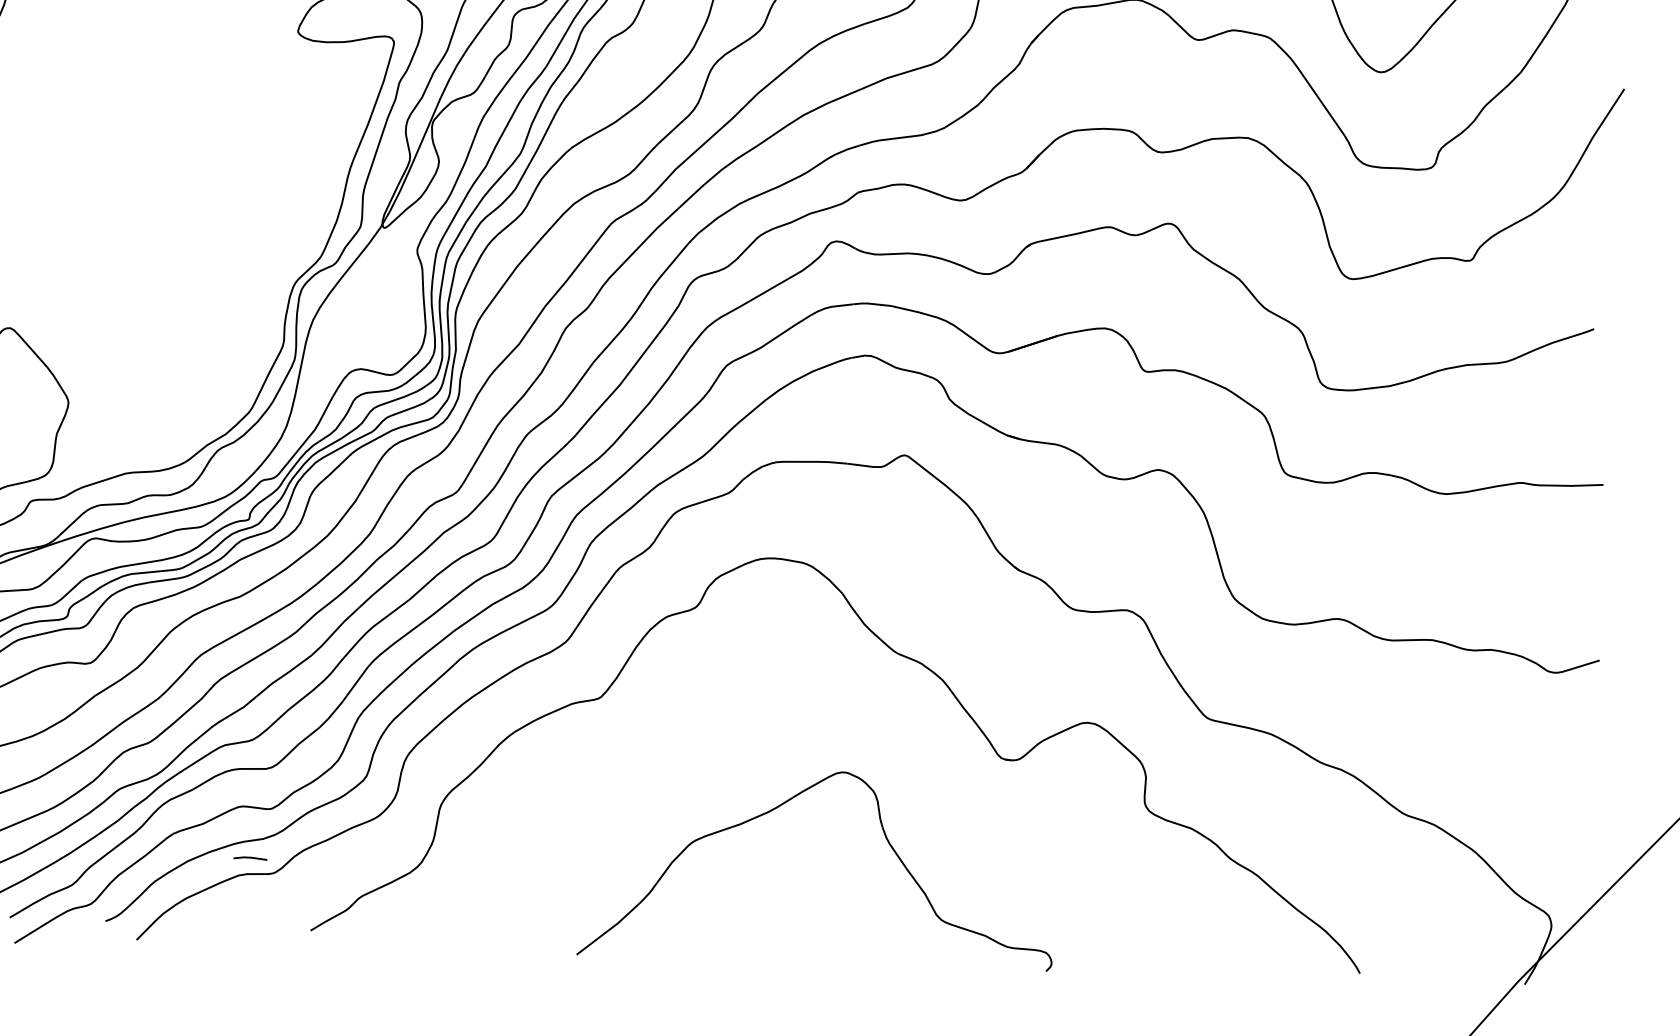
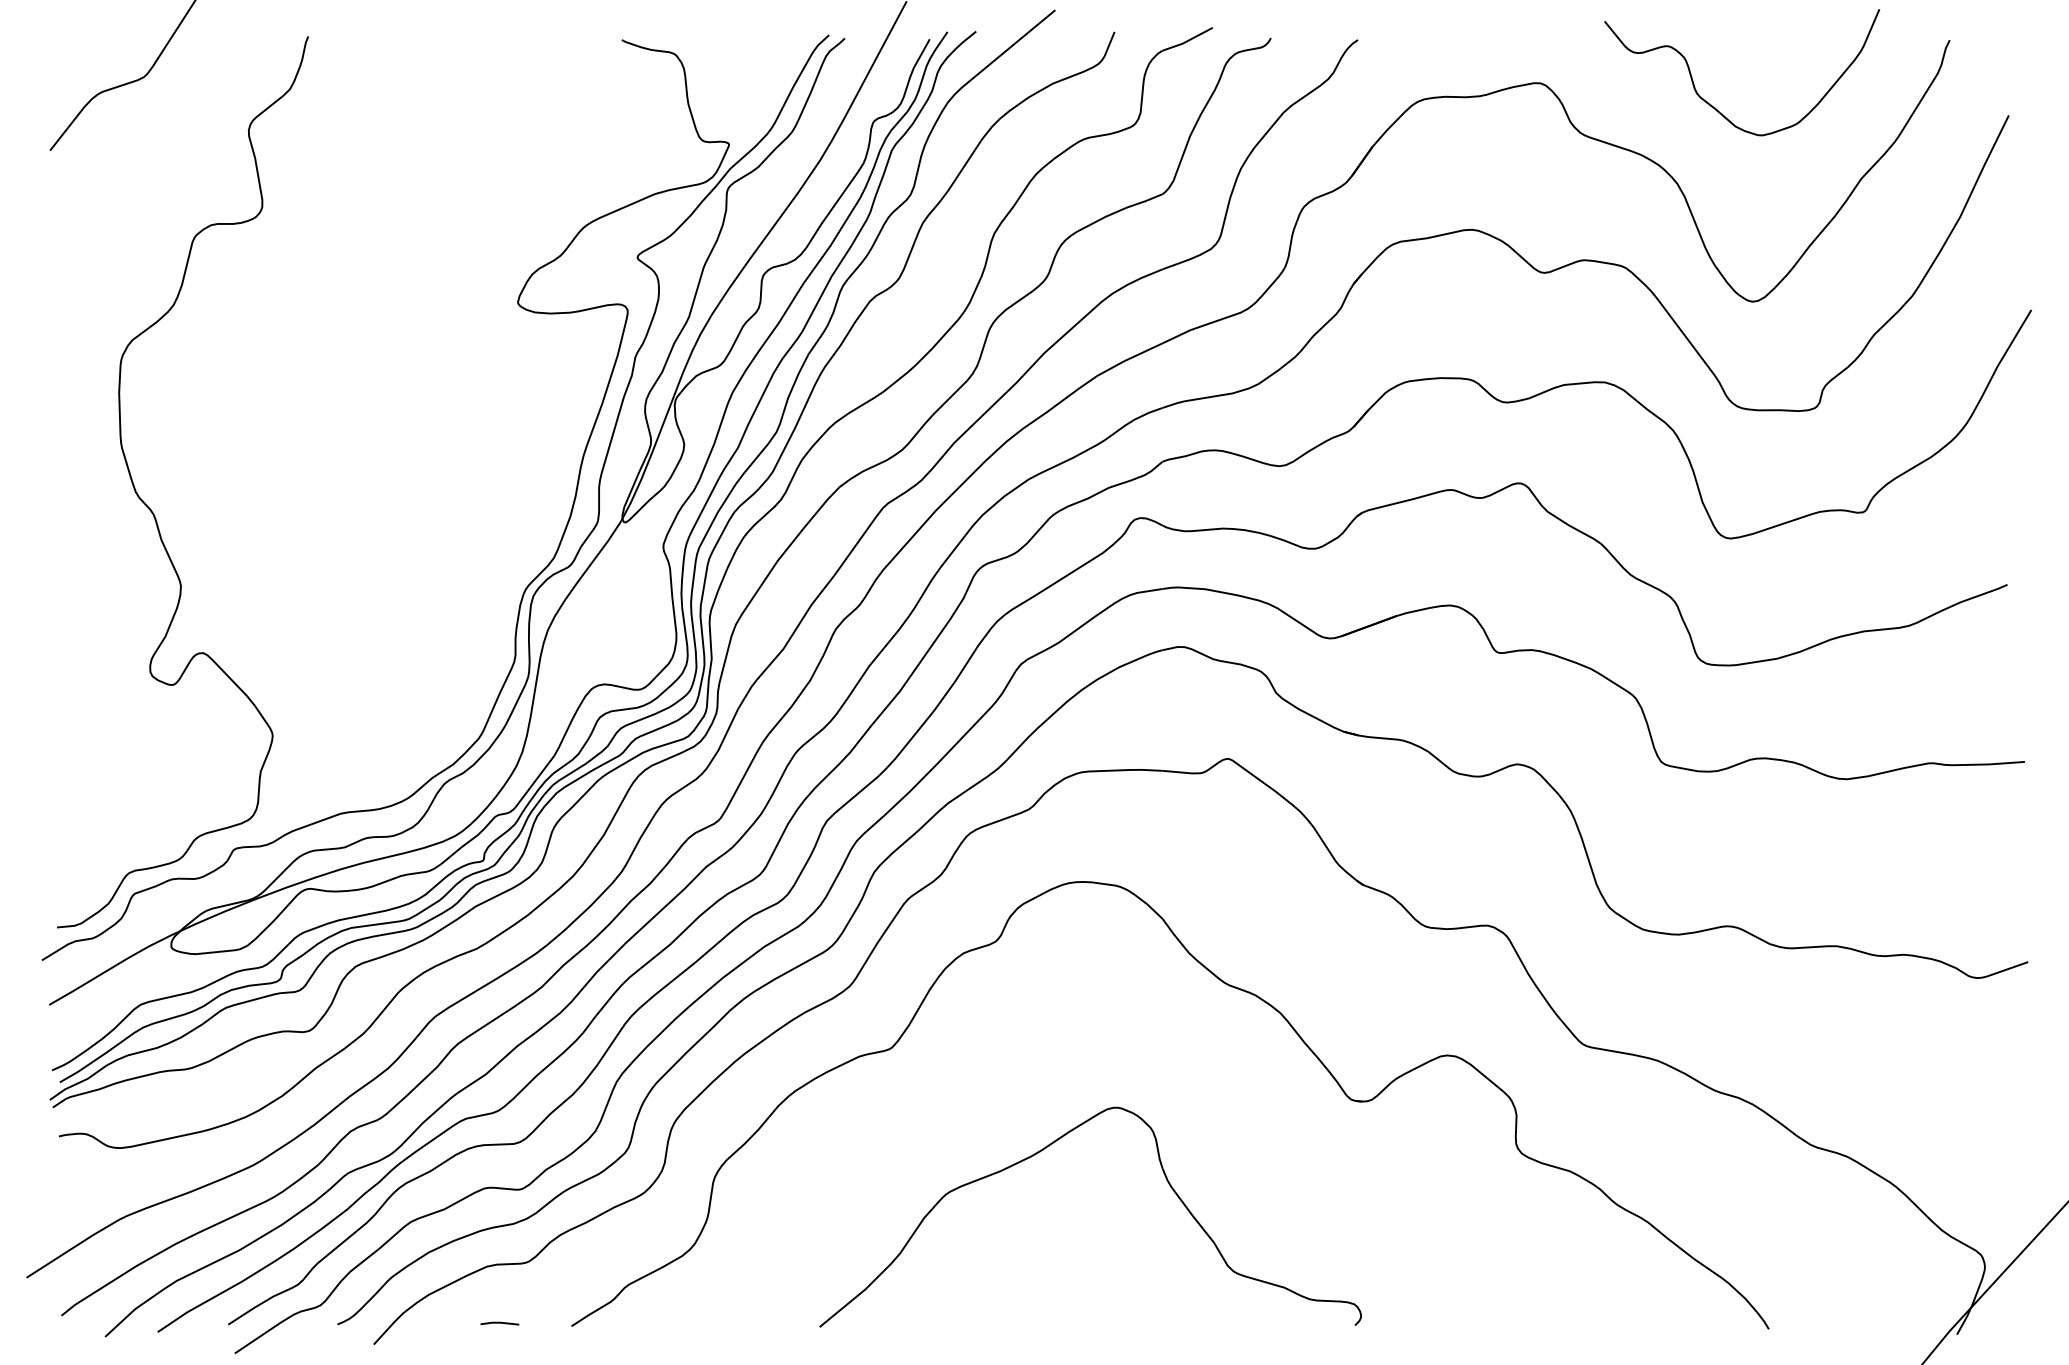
part: (781, 805) -> (1046, 1148), moved
line: (250, 858) -> (499, 1323), moved

